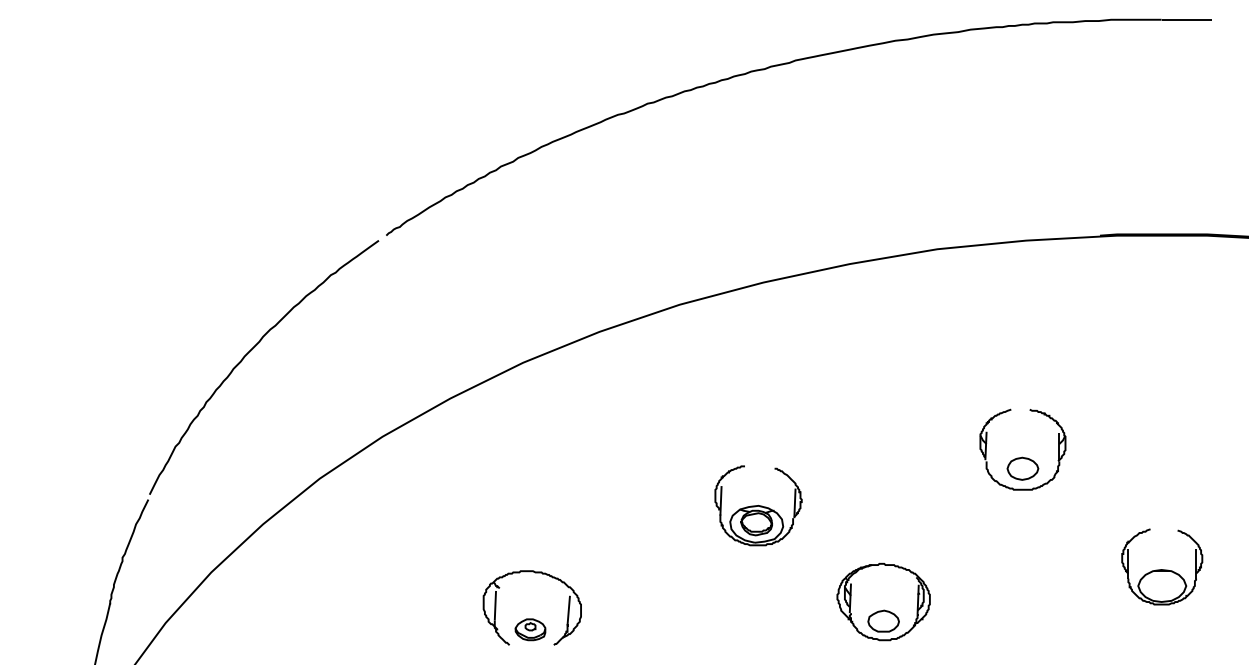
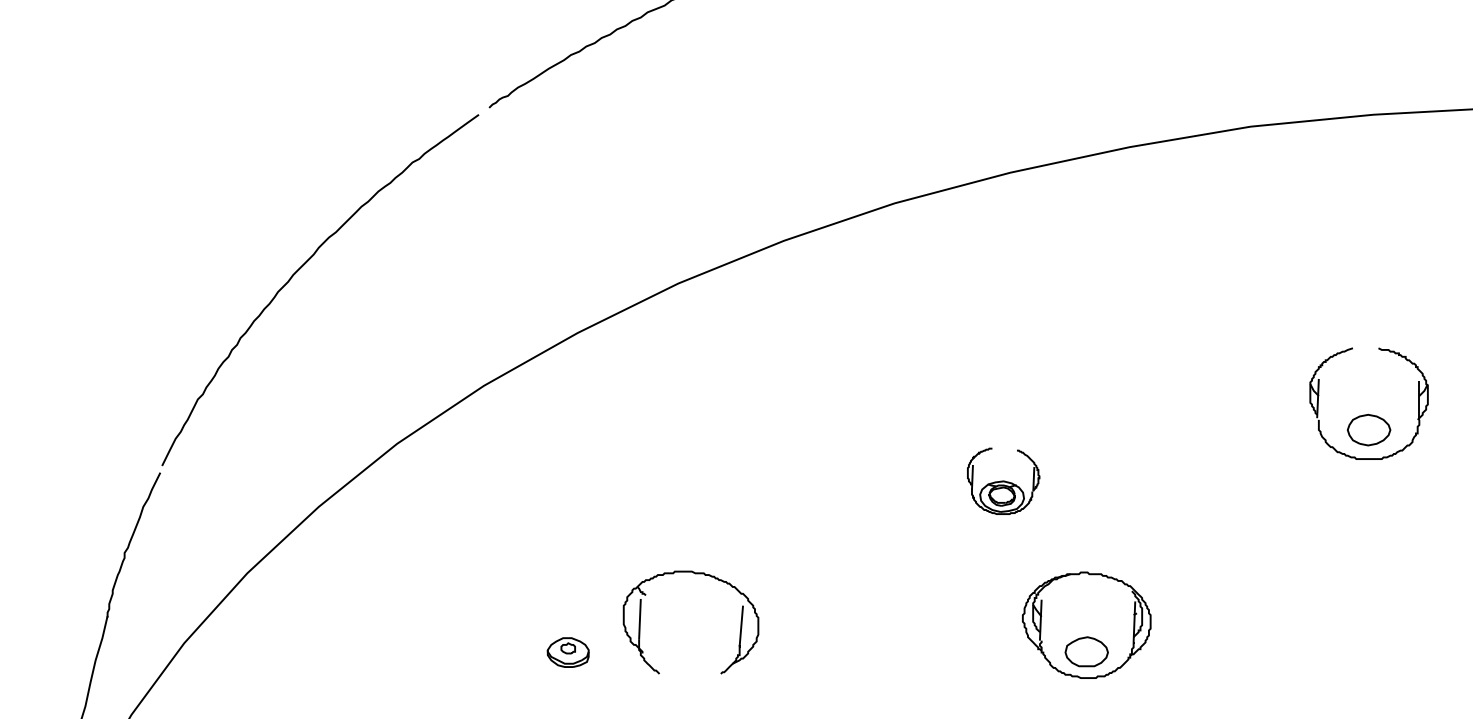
part: (758, 505) -> (1003, 480), size x0.6
part: (883, 601) -> (1086, 624), moved
part: (530, 629) -> (568, 652), moved

